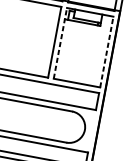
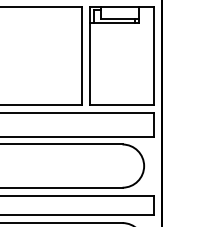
line: (60, 42) -> (89, 55), dashed -> solid
line: (106, 51) -> (153, 55), dashed -> solid

